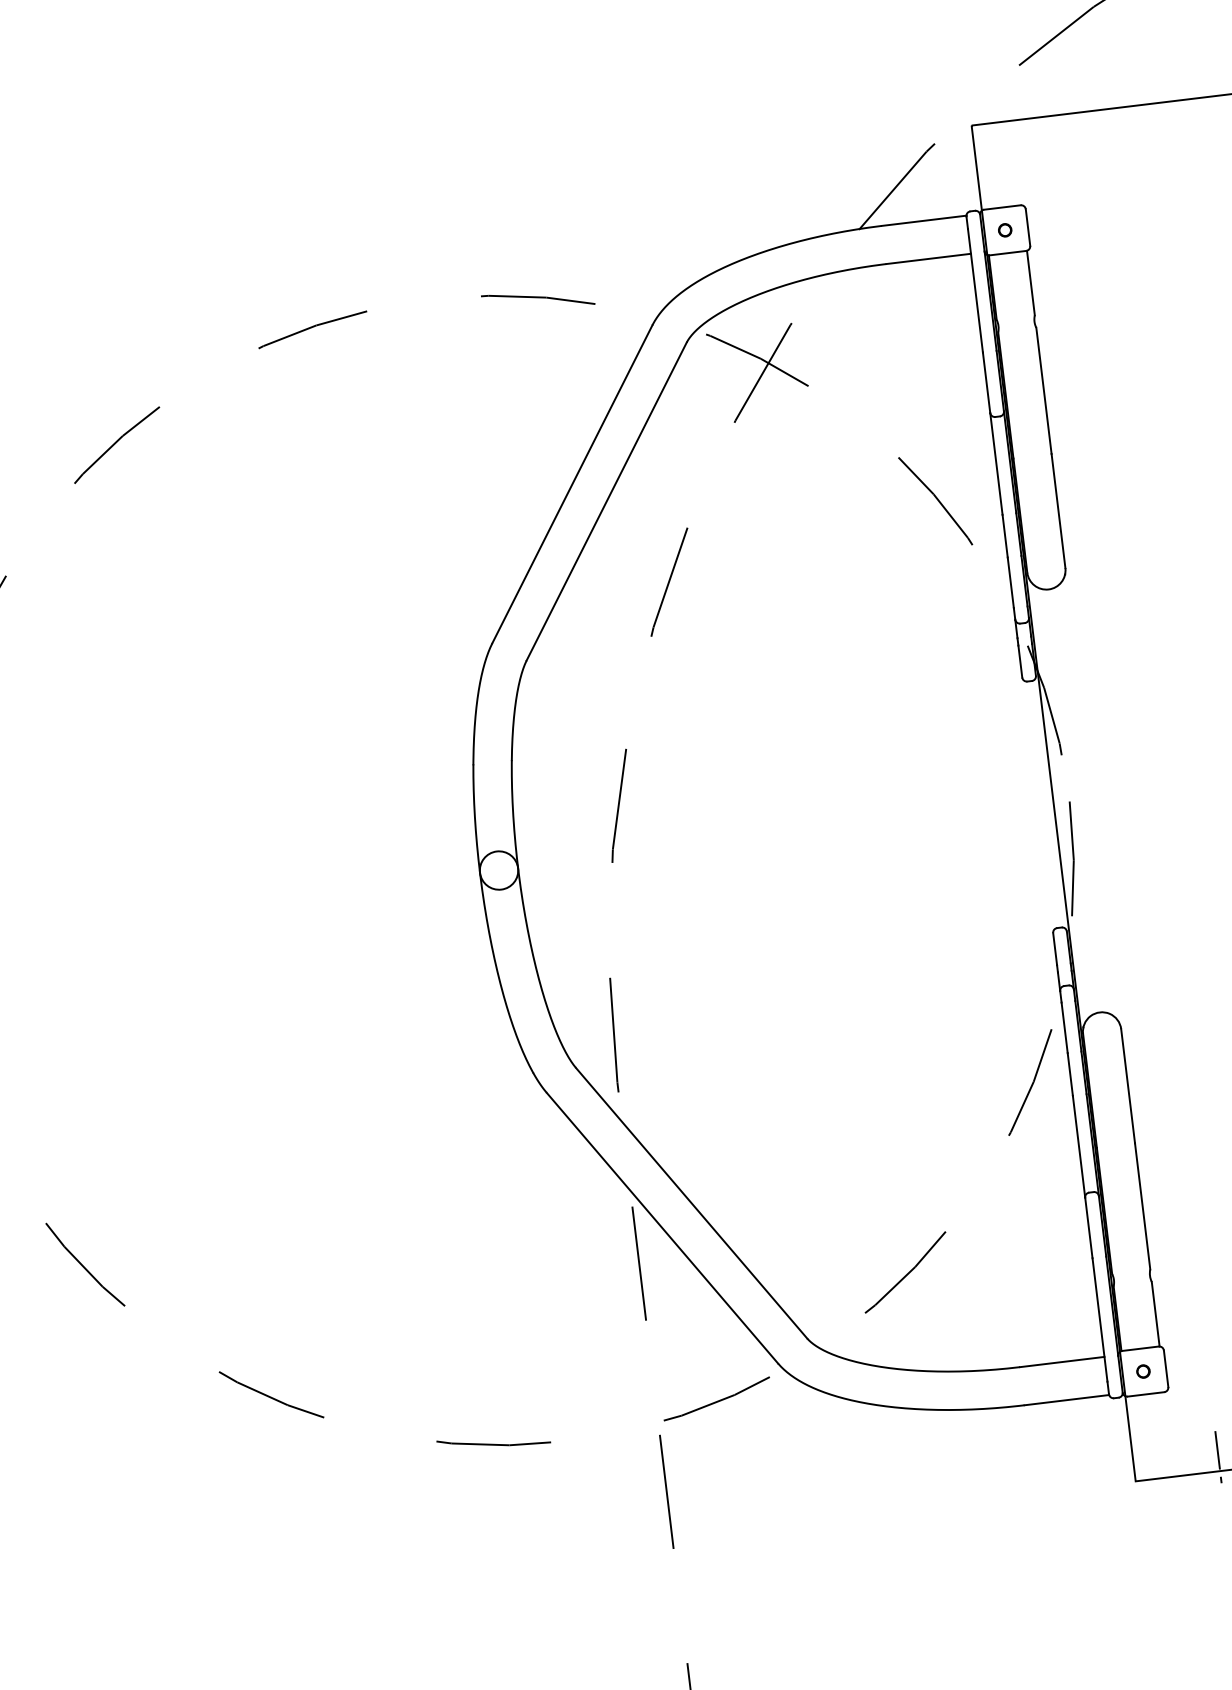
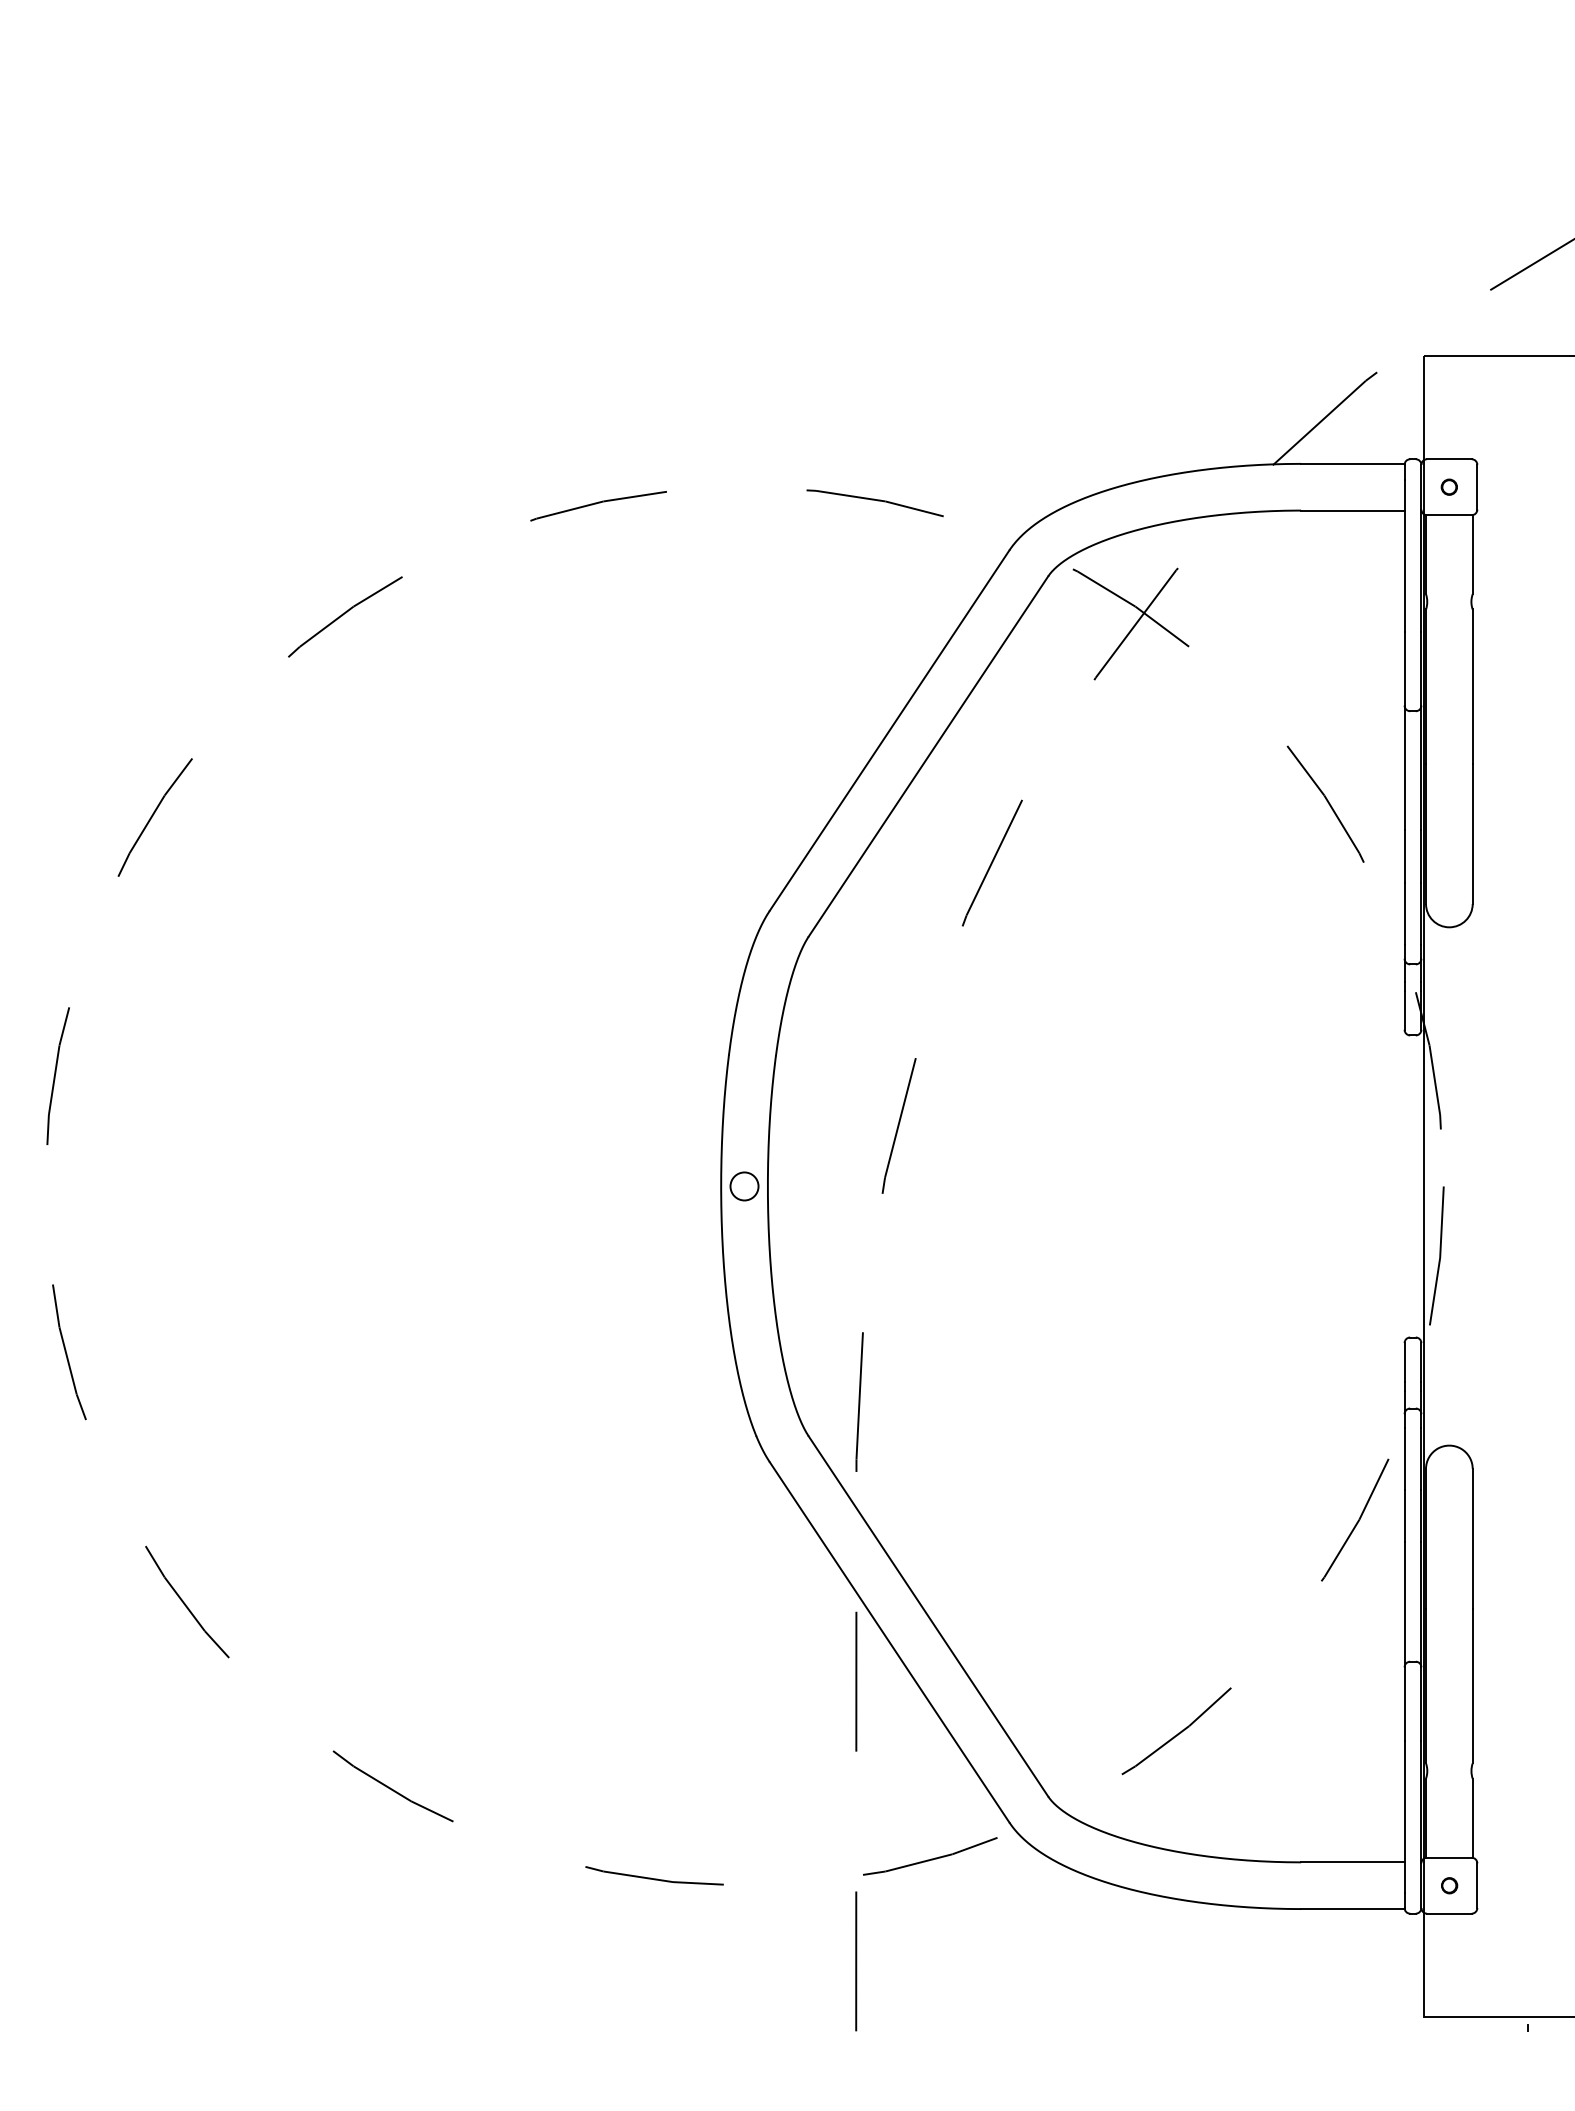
circle: (499, 870) -> (744, 1186), size x0.6
line: (1217, 1450) -> (1527, 1991), removed

